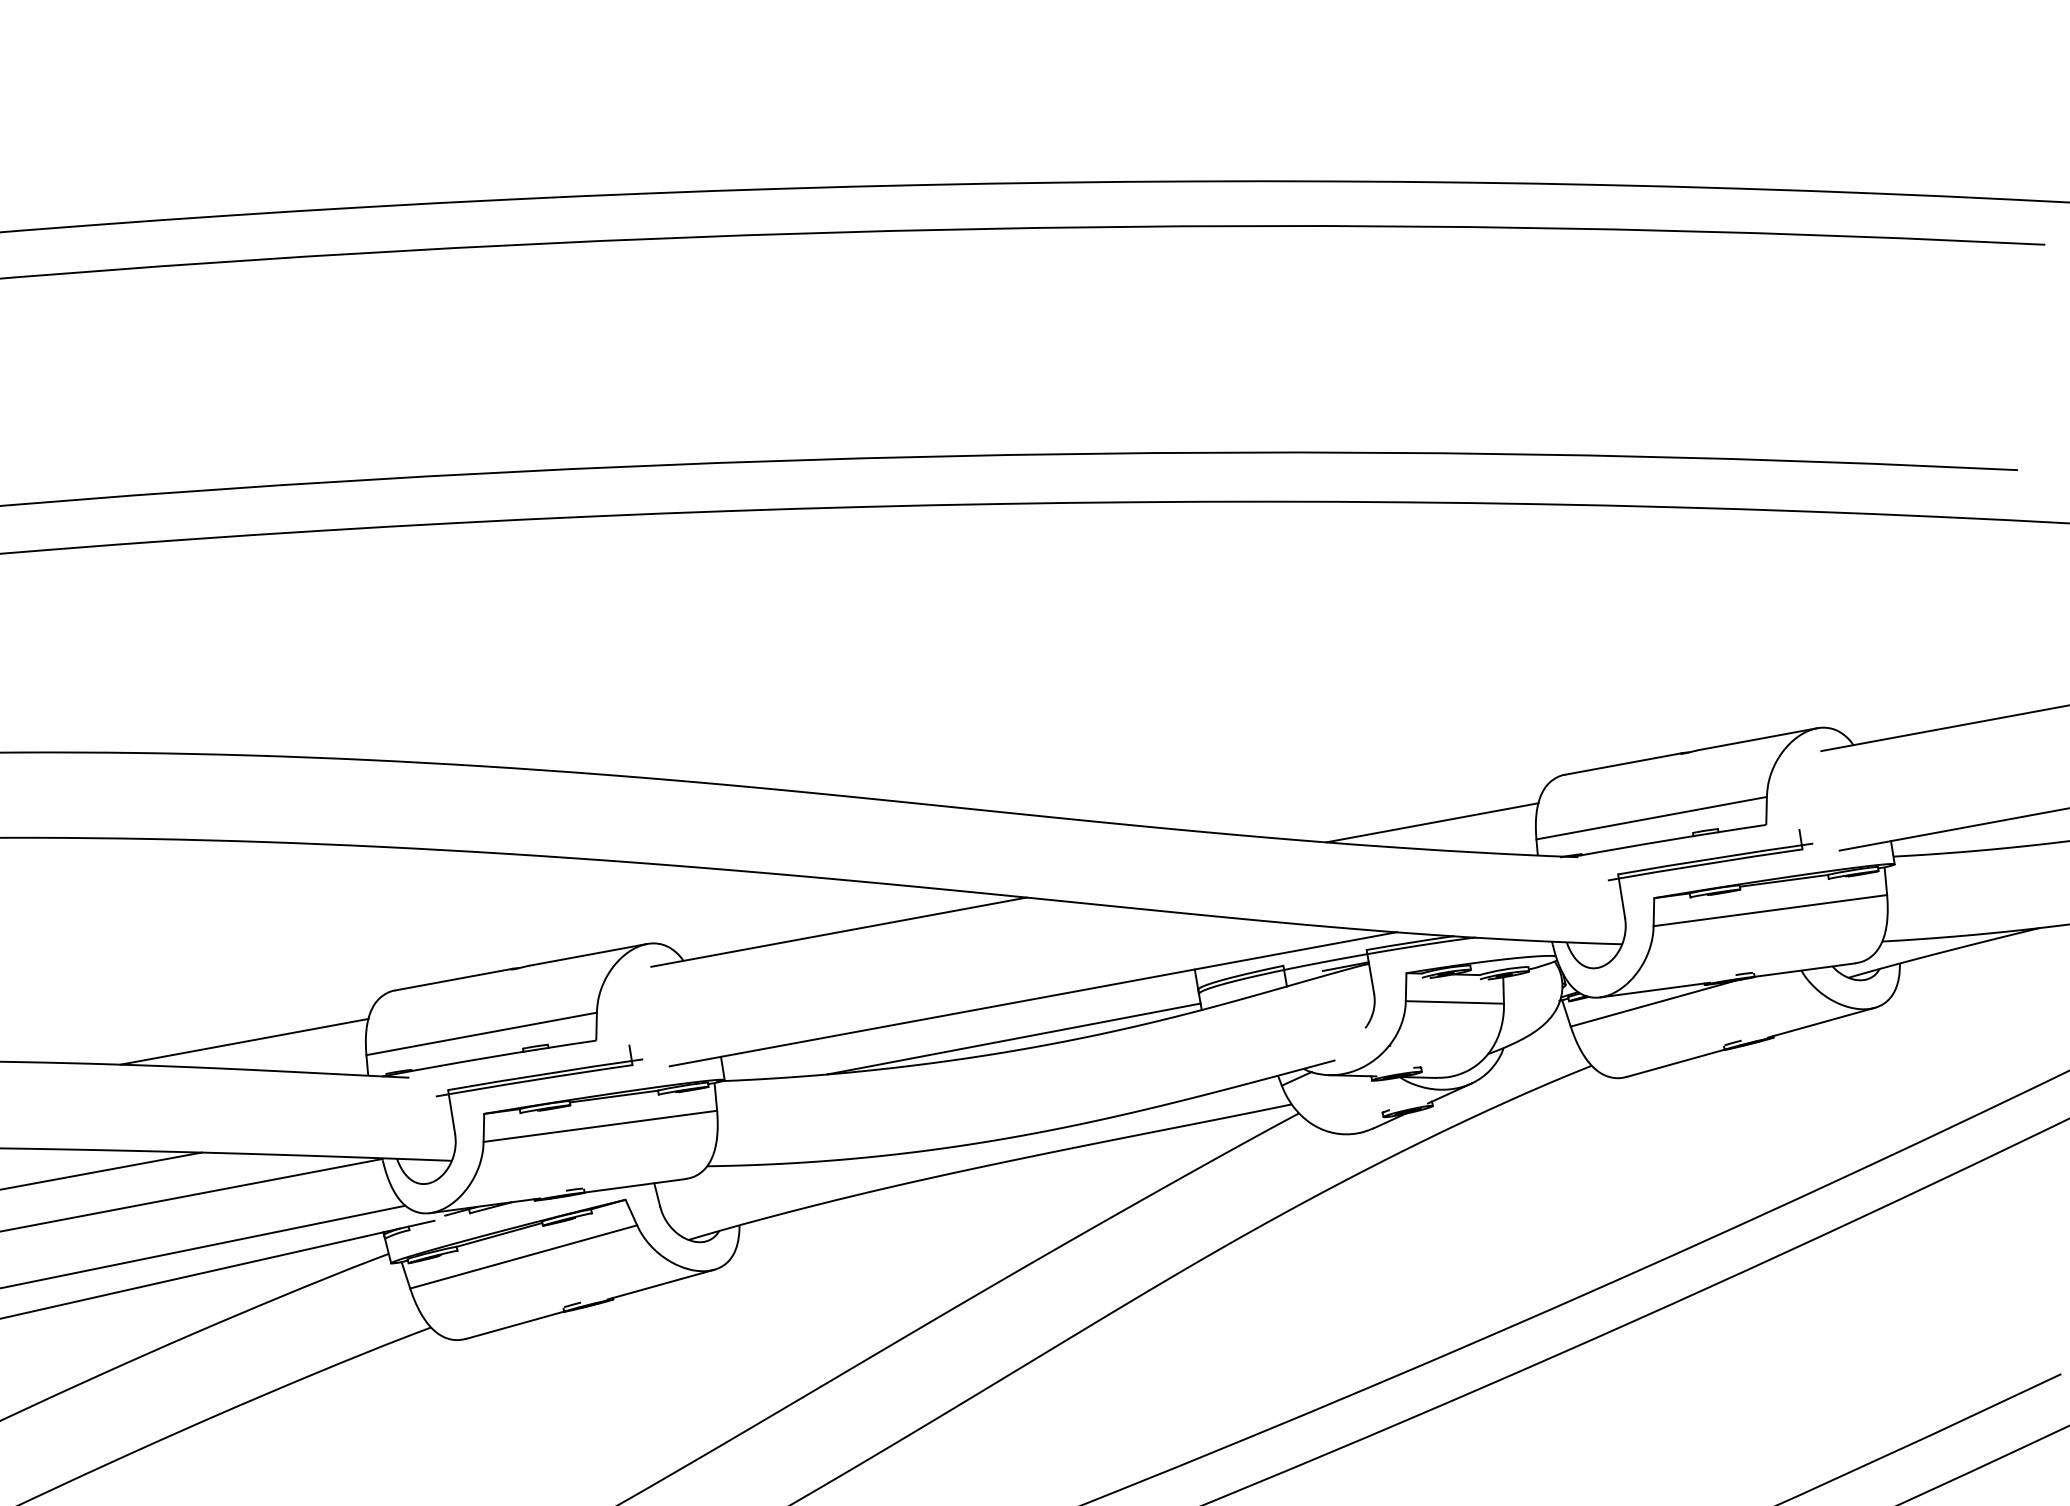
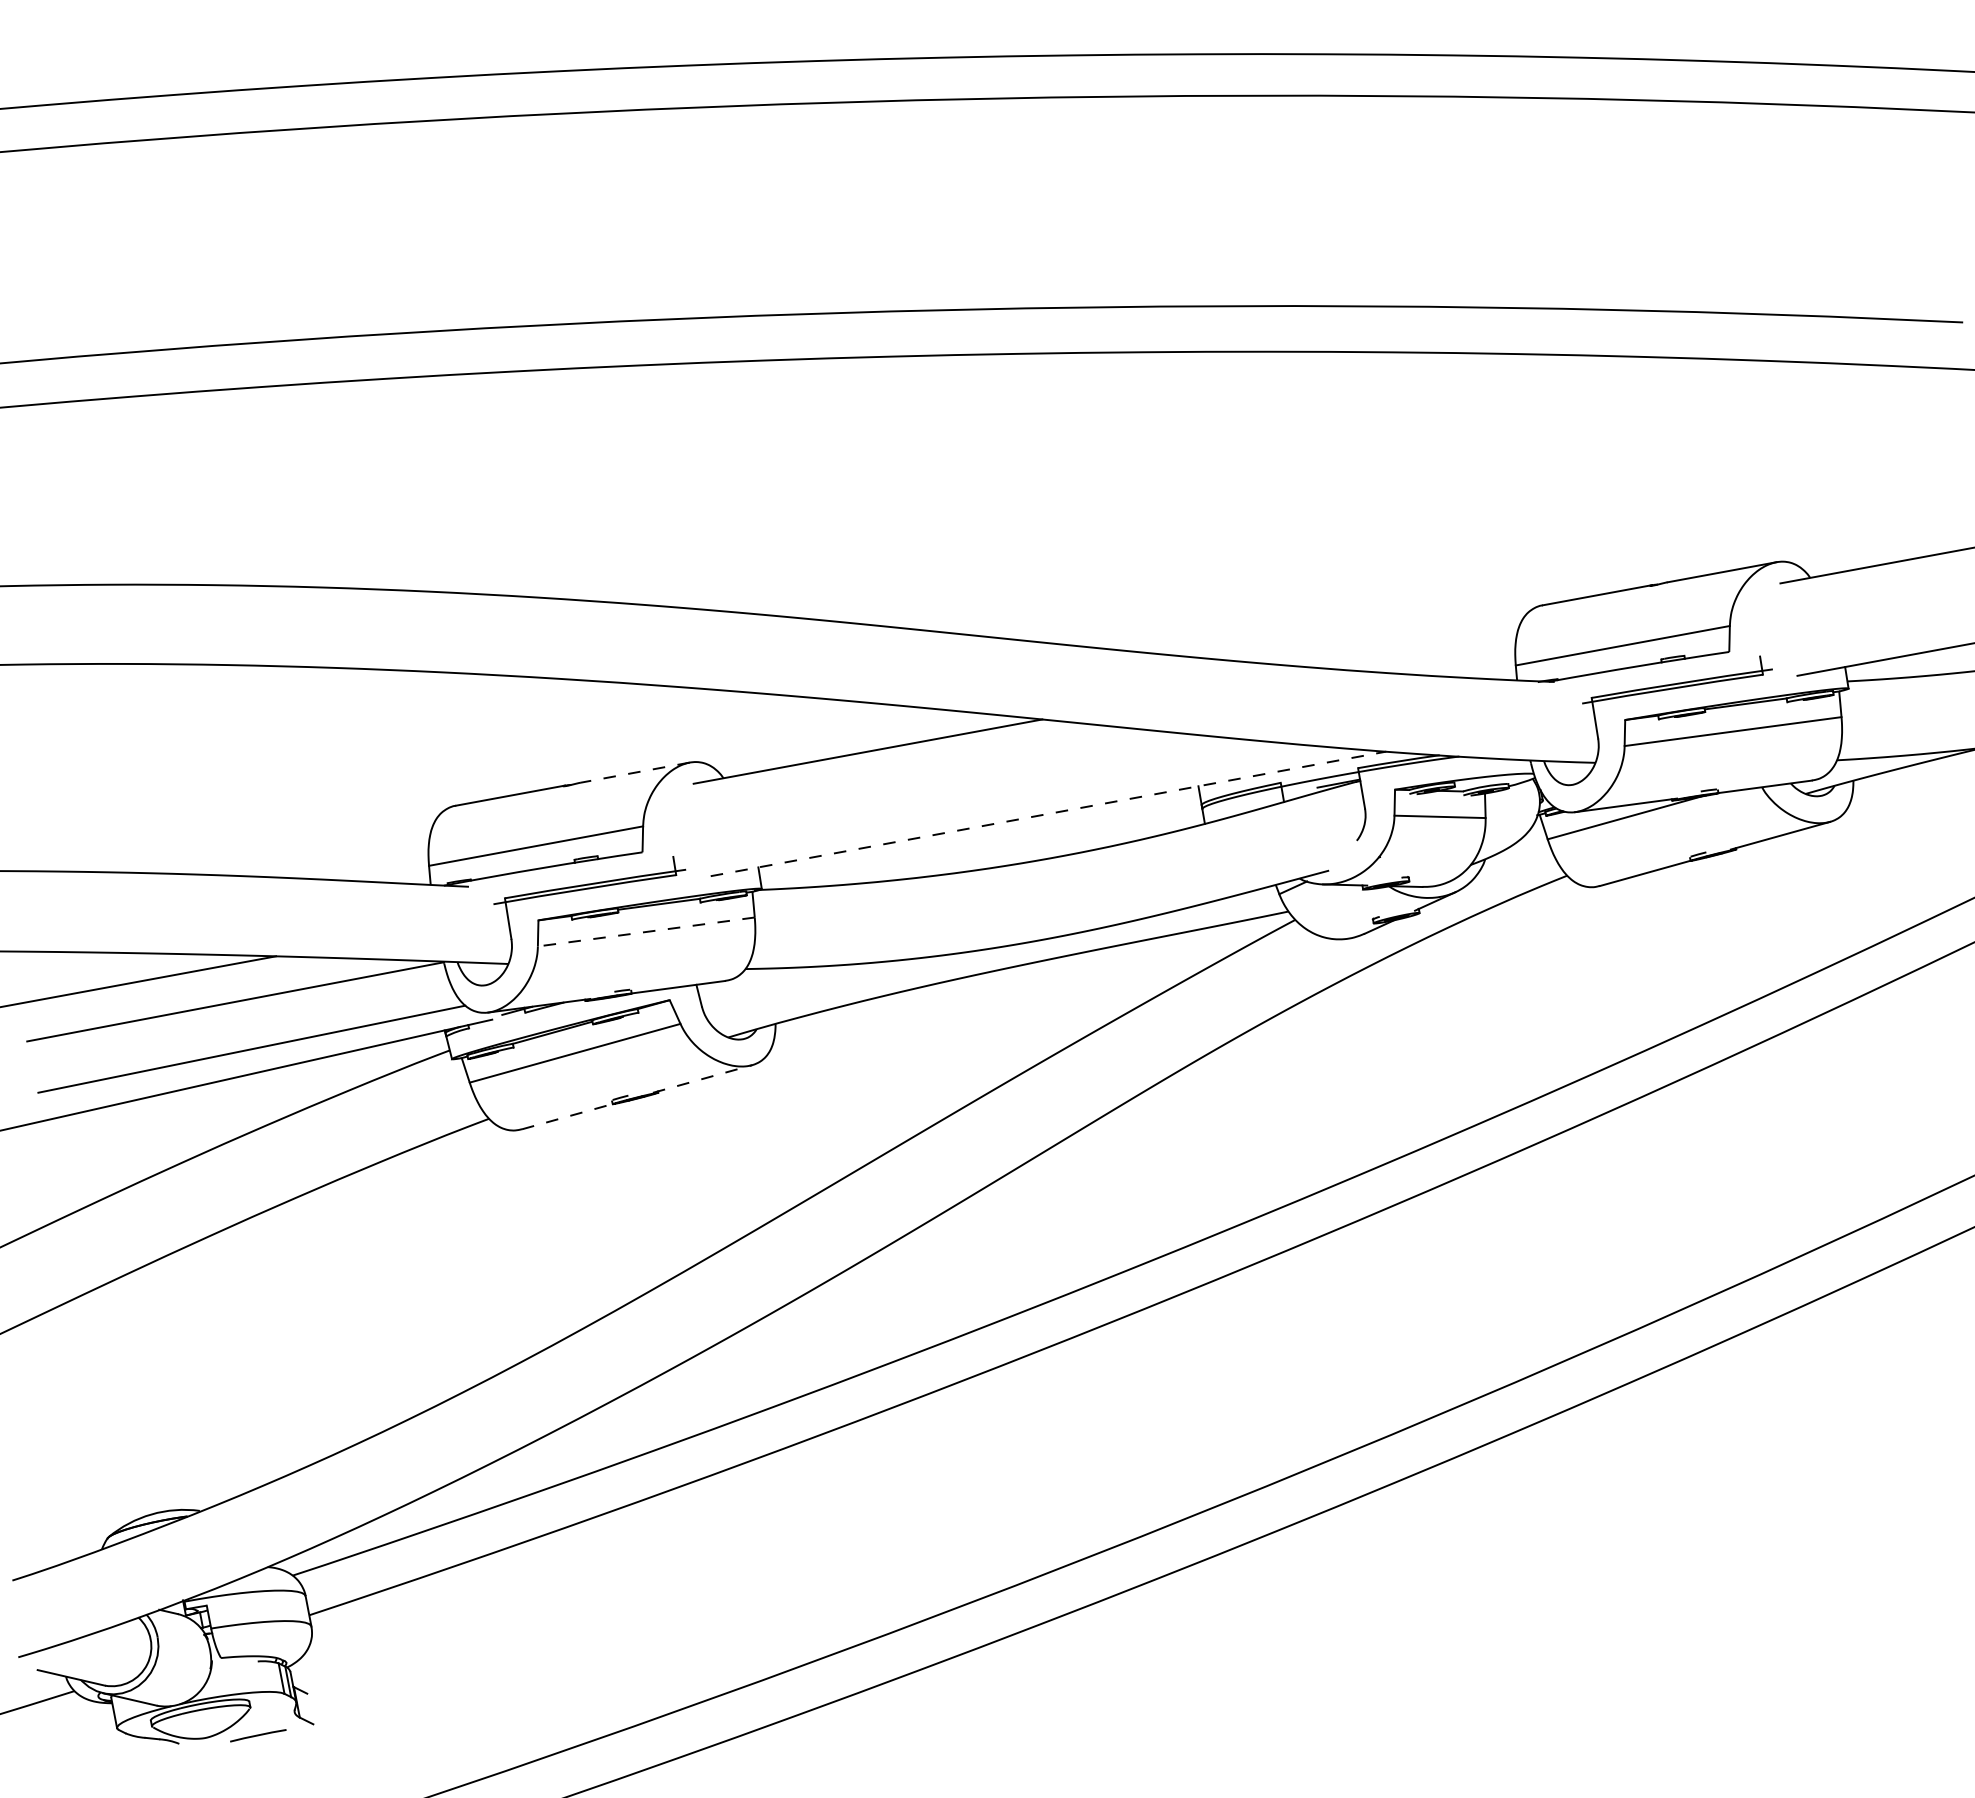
line: (1431, 822) -> (1418, 649), removed
line: (587, 954) -> (634, 772), solid -> dashed
line: (1034, 998) -> (1049, 813), solid -> dashed
line: (1013, 1038) -> (1030, 850), removed
line: (244, 1041) -> (315, 853), removed
line: (599, 1126) -> (645, 932), solid -> dashed
line: (661, 1284) -> (703, 1078), solid -> dashed
line: (515, 1325) -> (567, 1116), solid -> dashed

